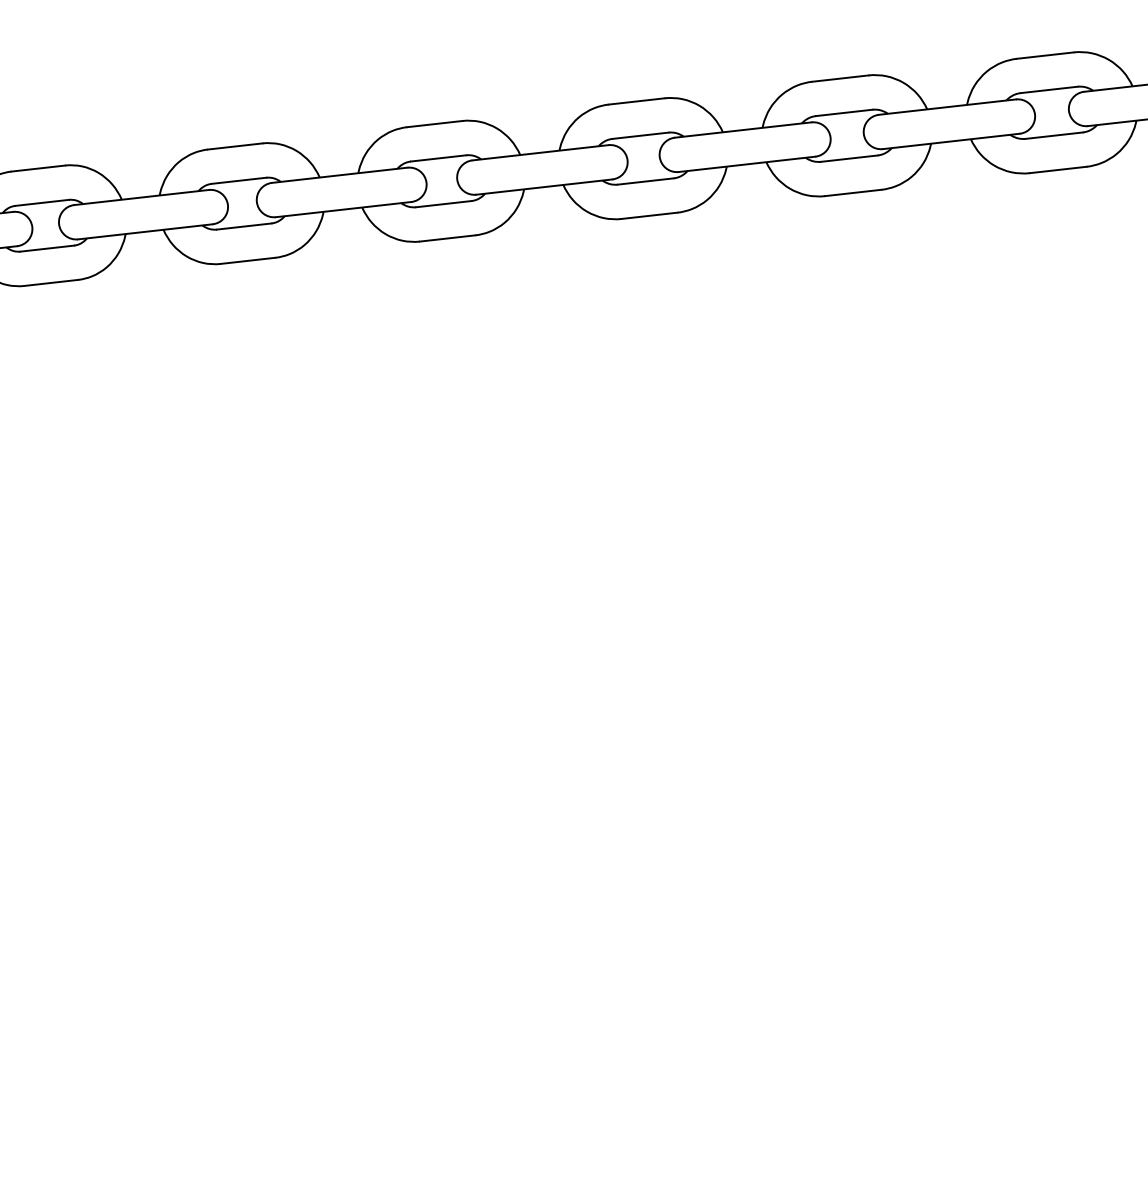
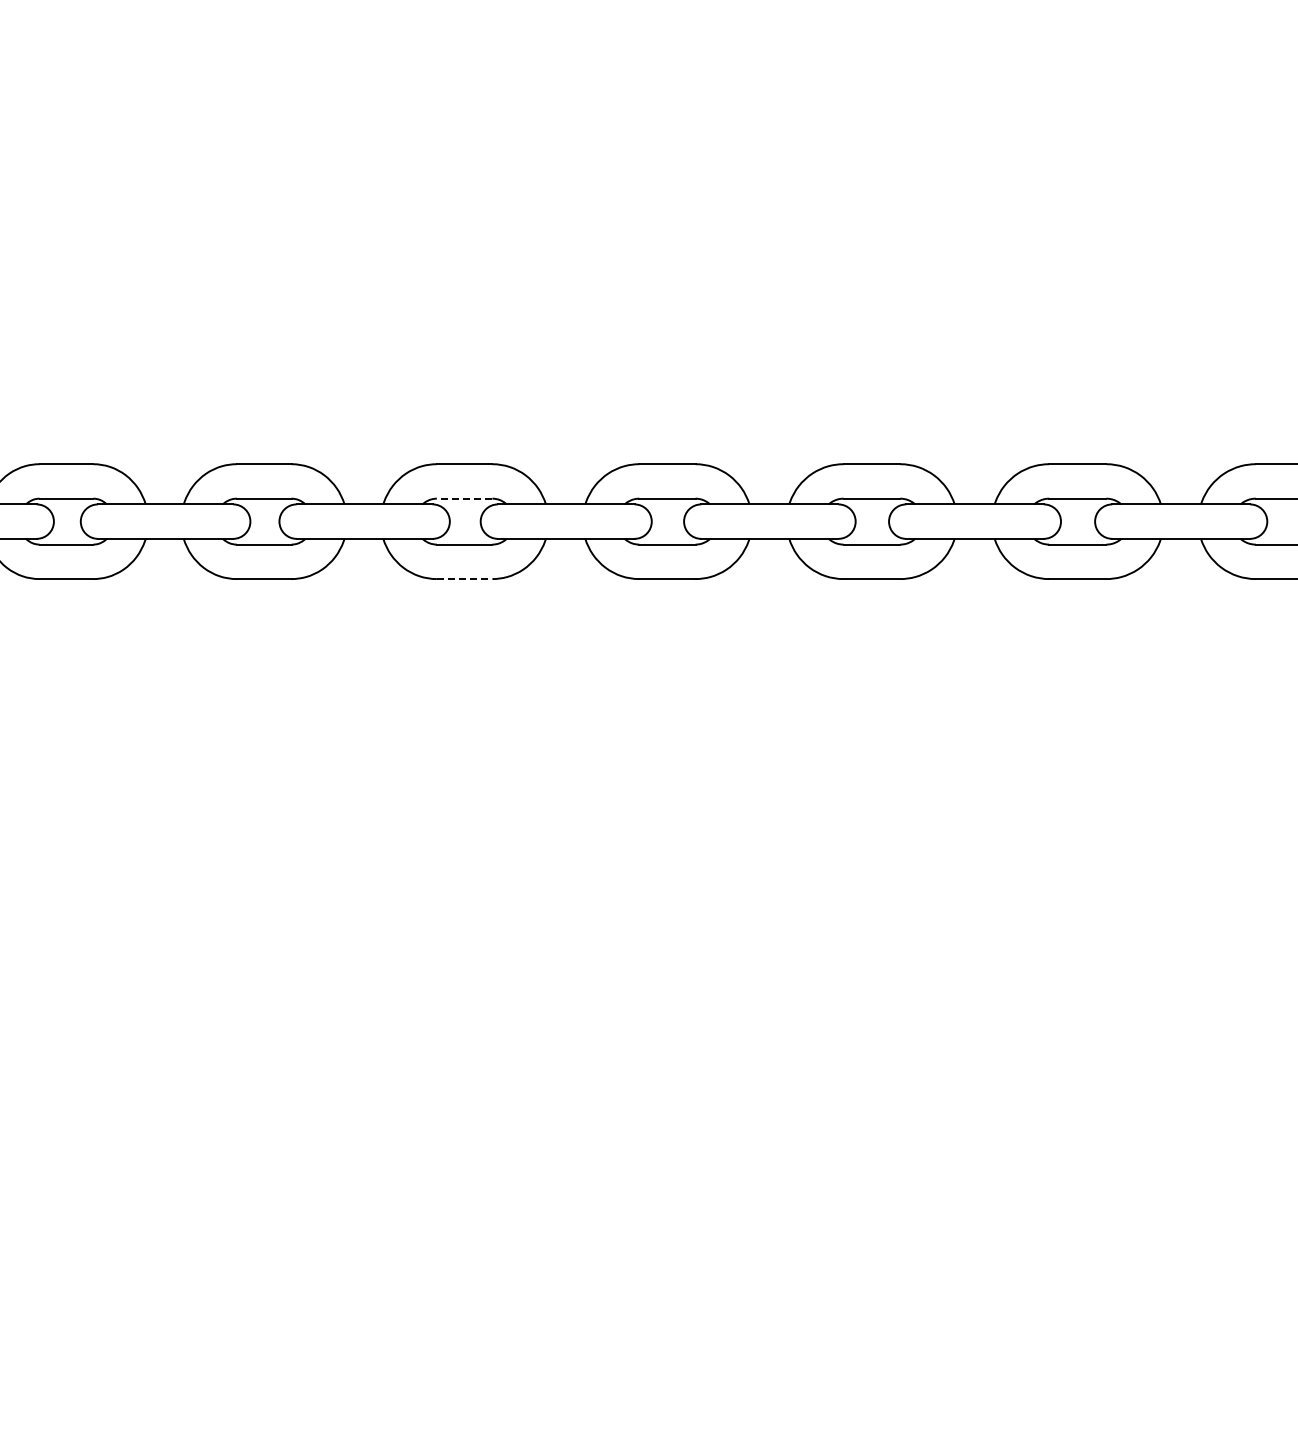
line: (438, 158) -> (464, 498), solid -> dashed
line: (447, 238) -> (464, 579), solid -> dashed

